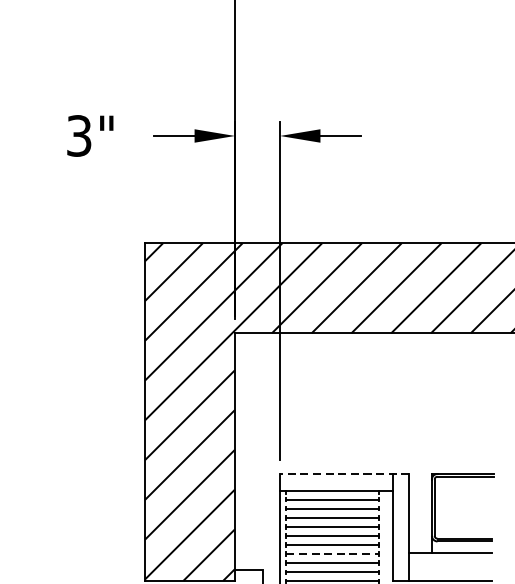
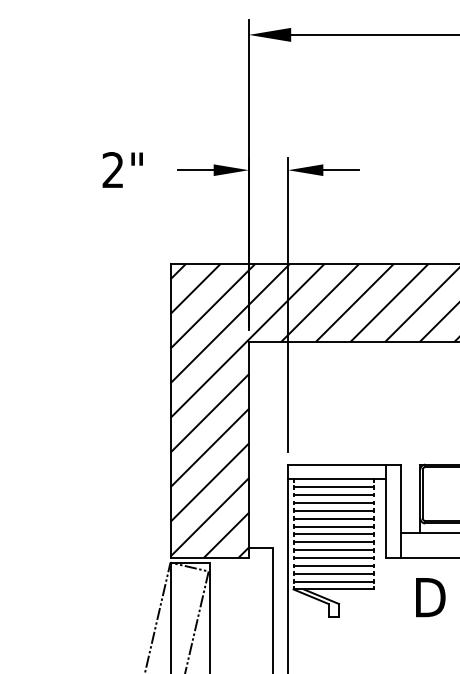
text: (78, 136) -> (112, 170), 3" -> 2"
line: (343, 473) -> (343, 464), dashed -> solid
line: (333, 554) -> (334, 534), dashed -> solid

